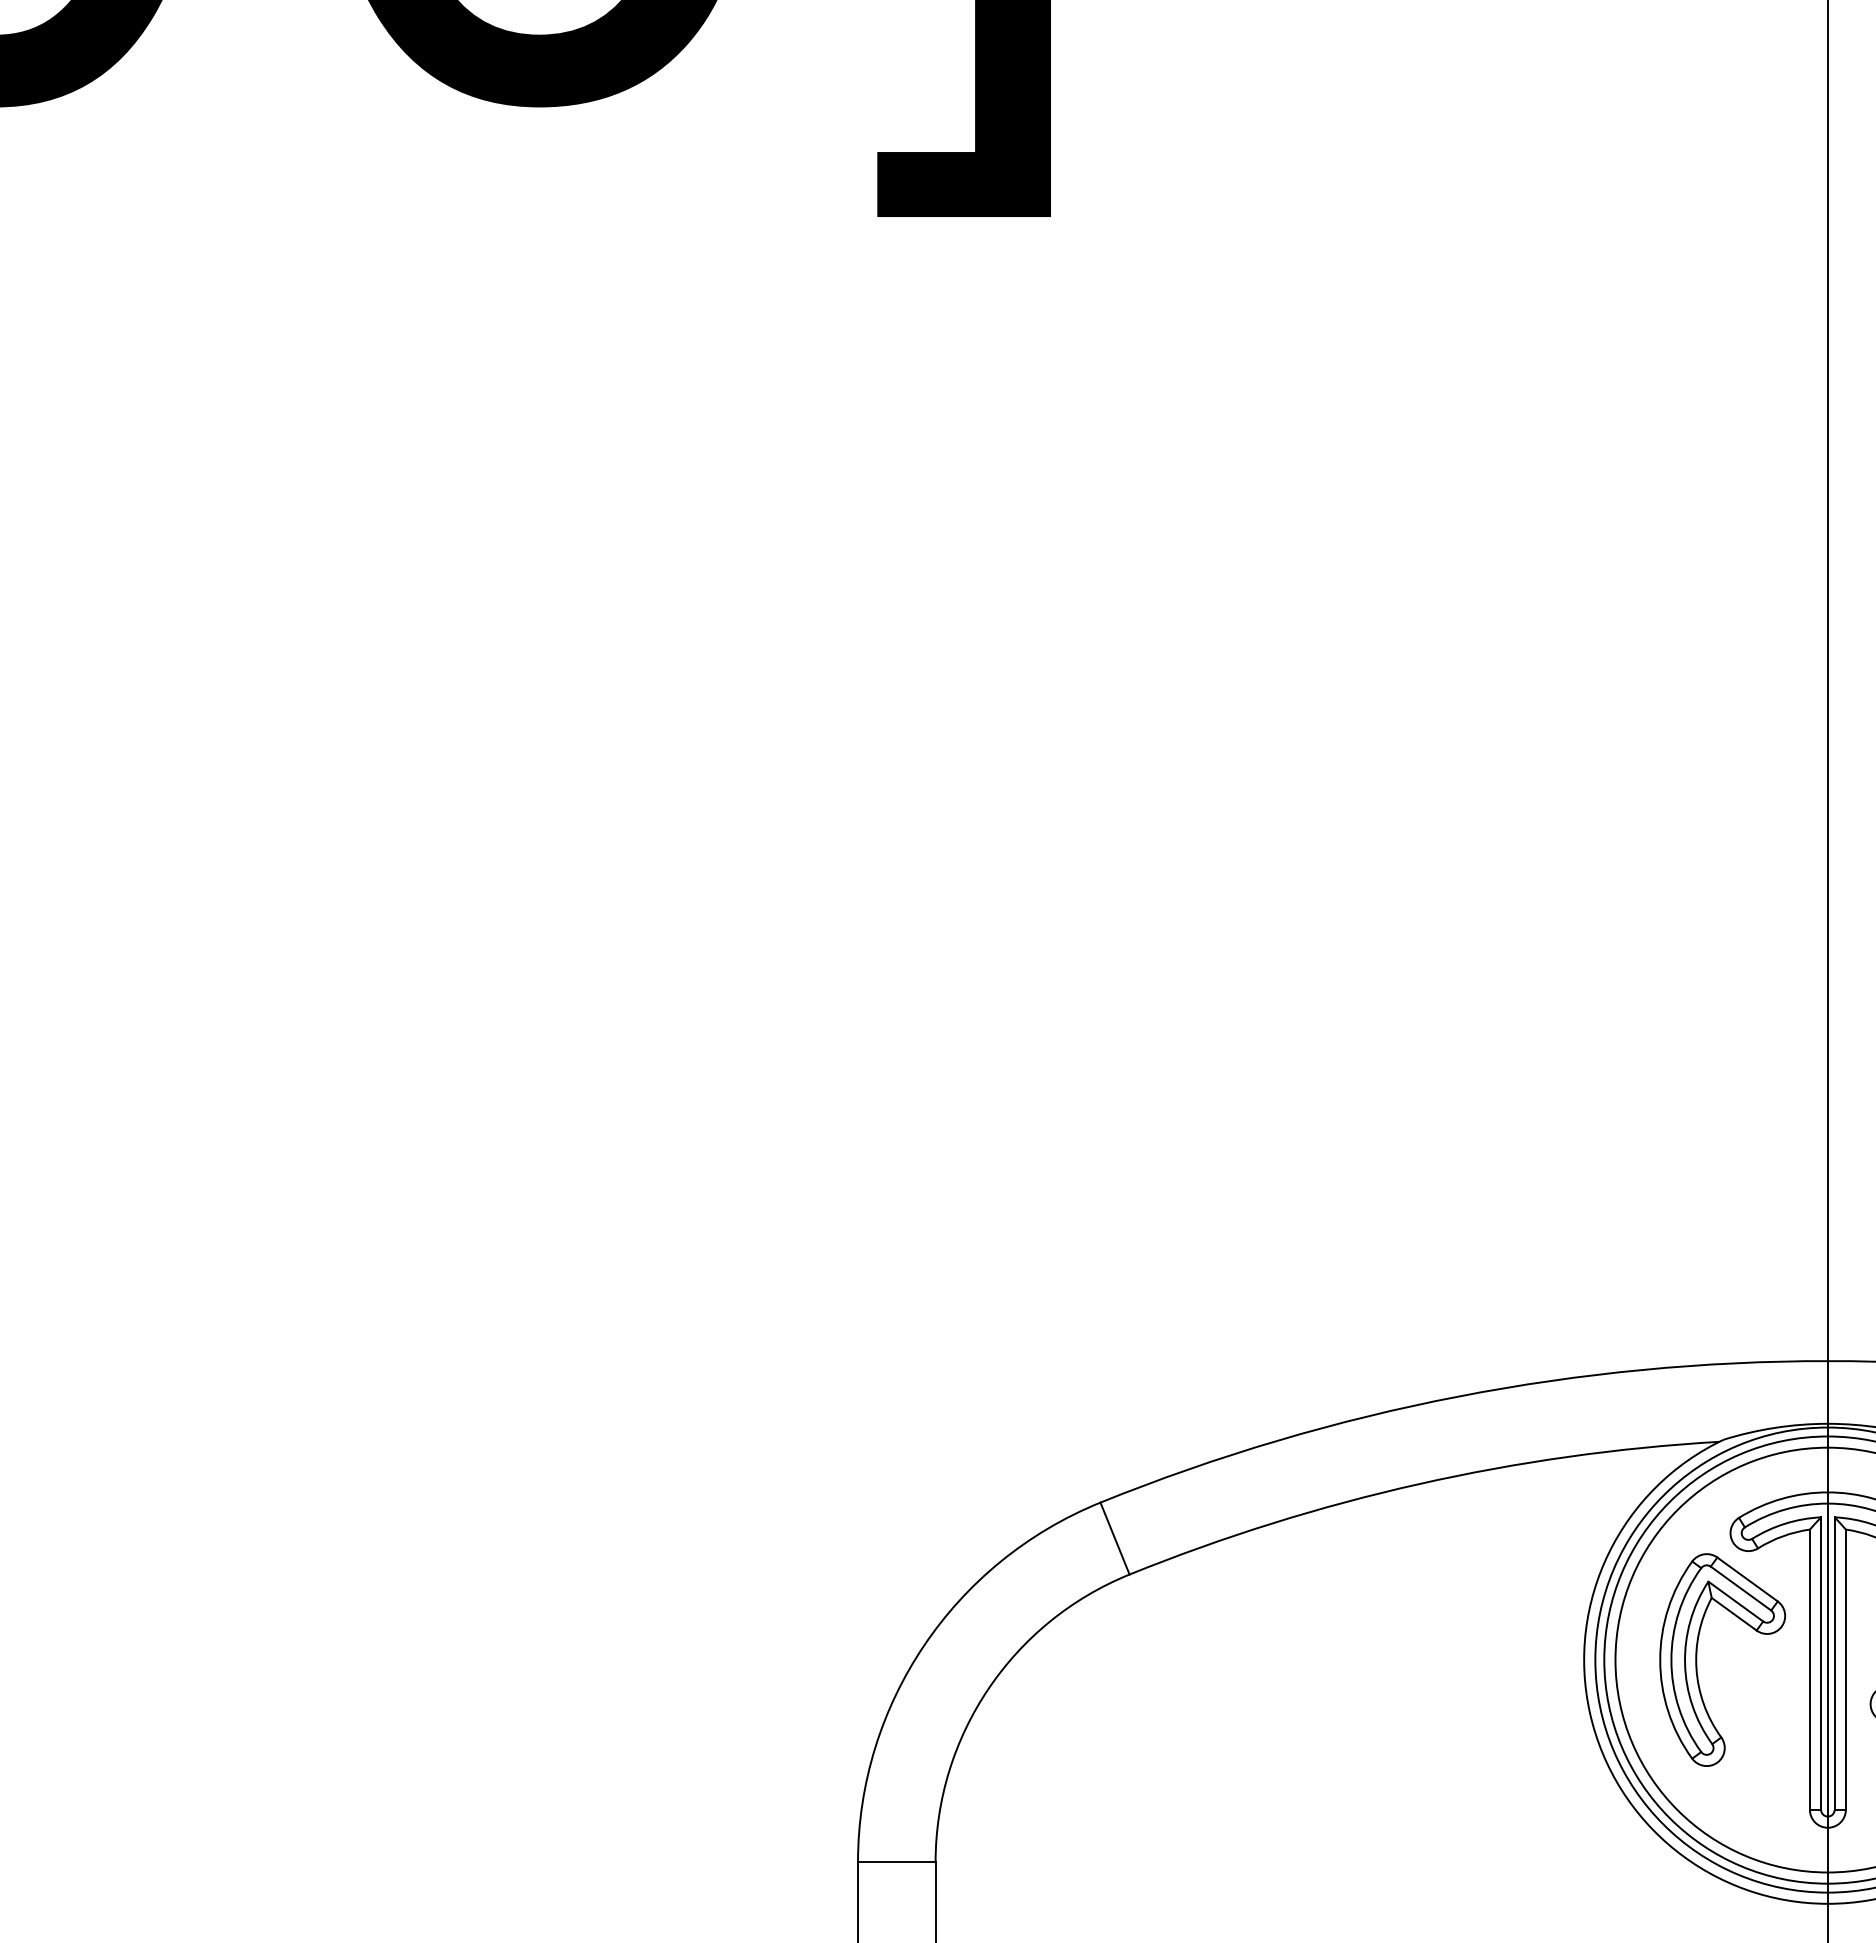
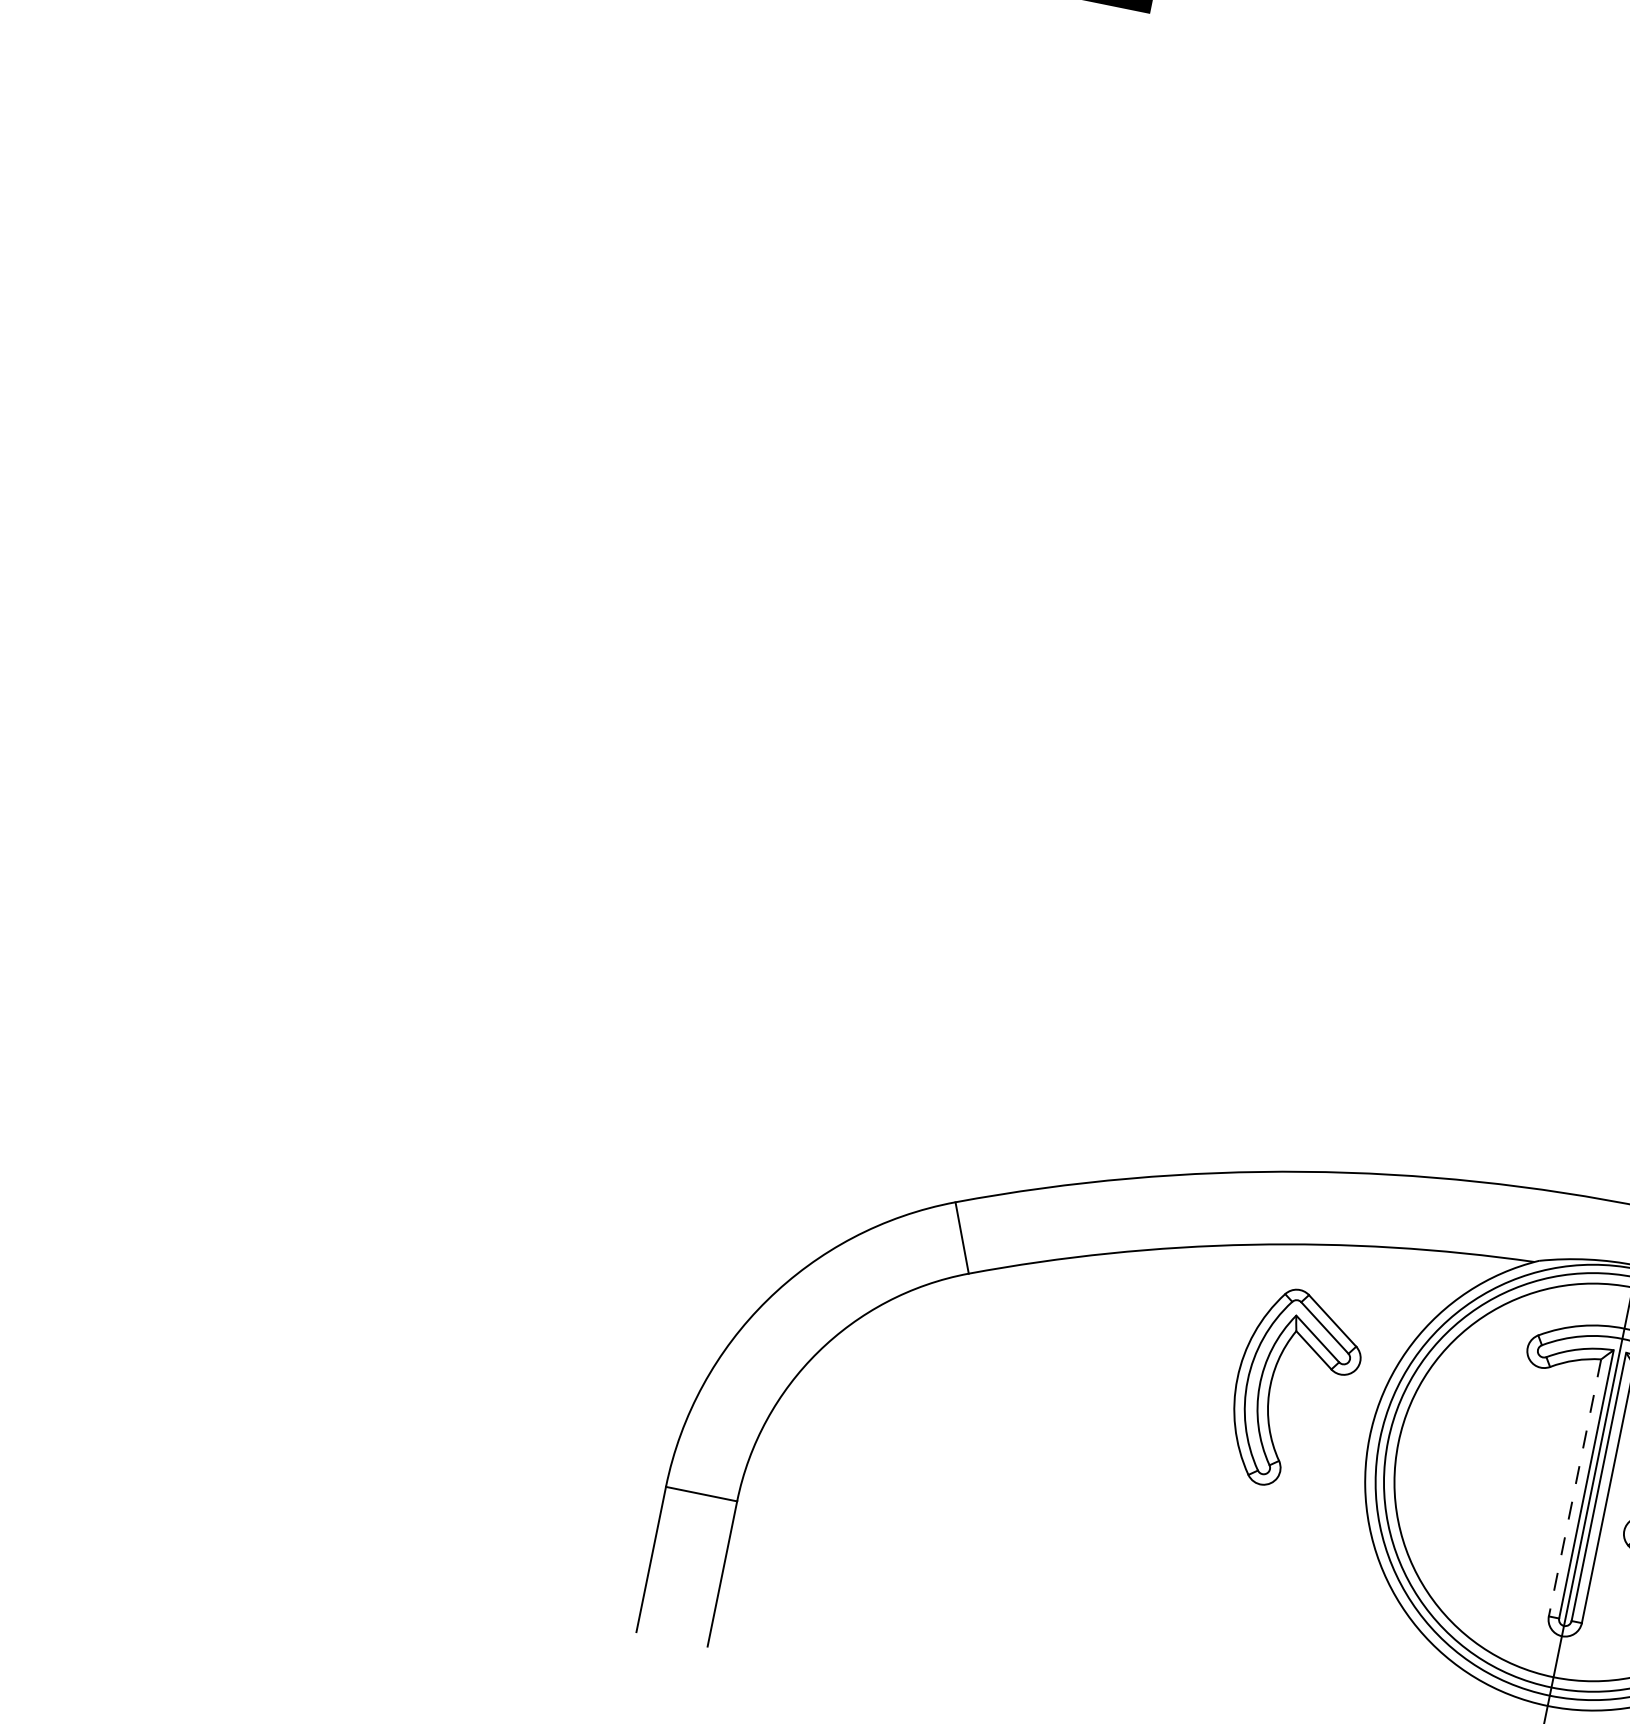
part: (1697, 1659) -> (1271, 1384), moved
line: (1809, 1670) -> (1574, 1488), solid -> dashed

